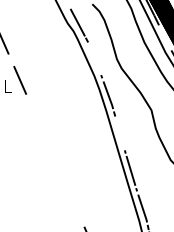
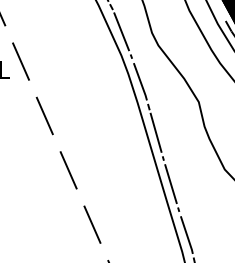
line: (94, 57) -> (121, 30), added
line: (37, 120) -> (44, 115), added
line: (119, 132) -> (155, 132), added
line: (55, 160) -> (68, 170), added
line: (72, 200) -> (91, 224), added

